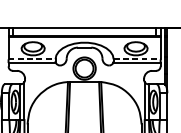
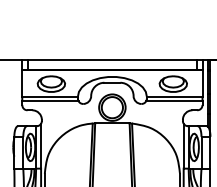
line: (32, 59) -> (50, 96), dashed -> solid
line: (137, 59) -> (174, 96), dashed -> solid

